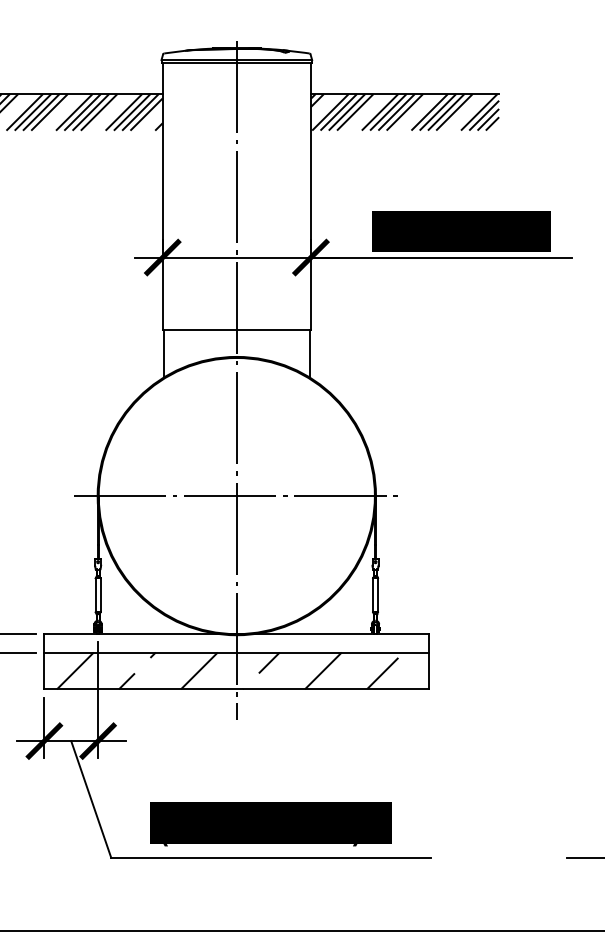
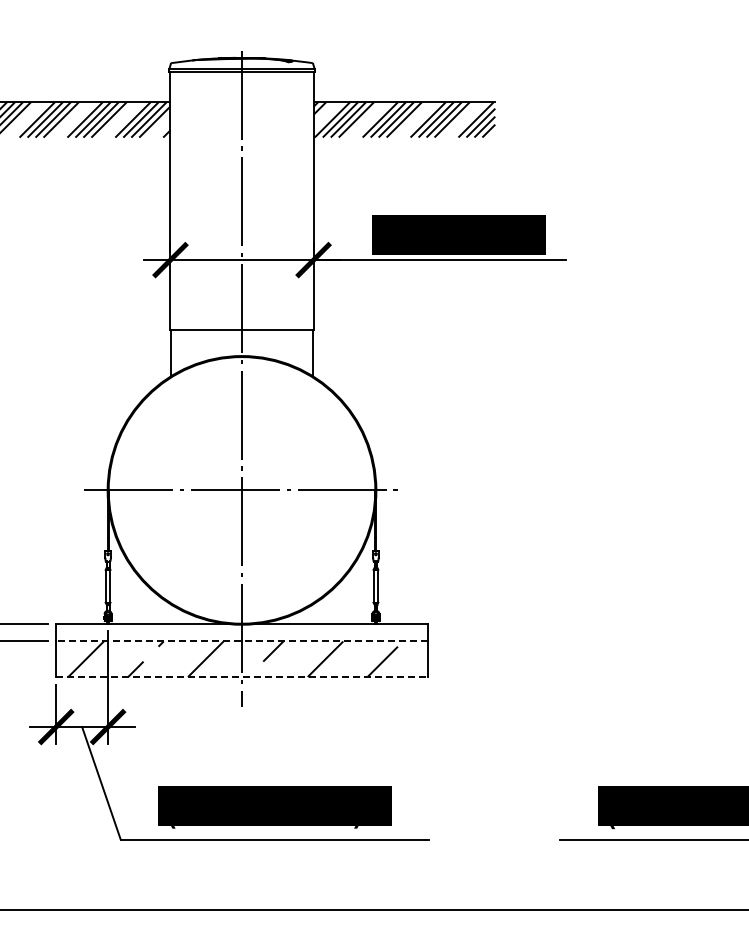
line: (237, 652) -> (242, 641), solid -> dashed
line: (237, 689) -> (242, 677), solid -> dashed

